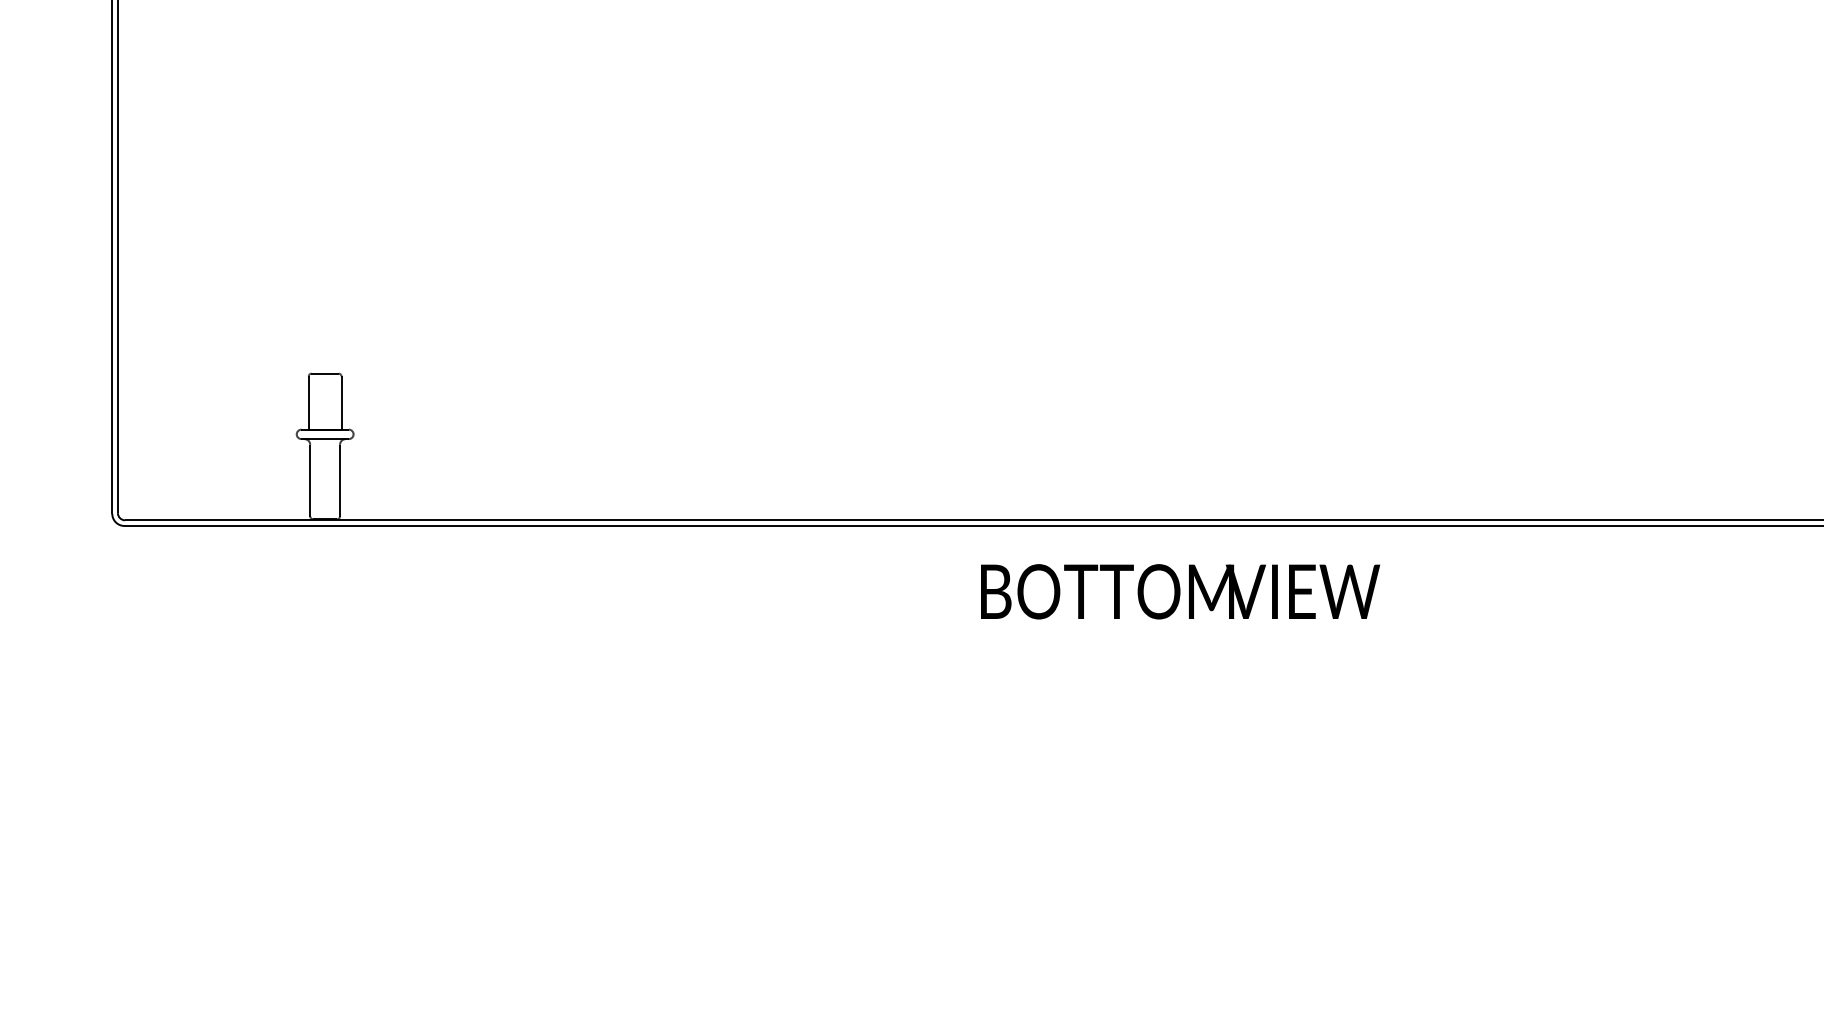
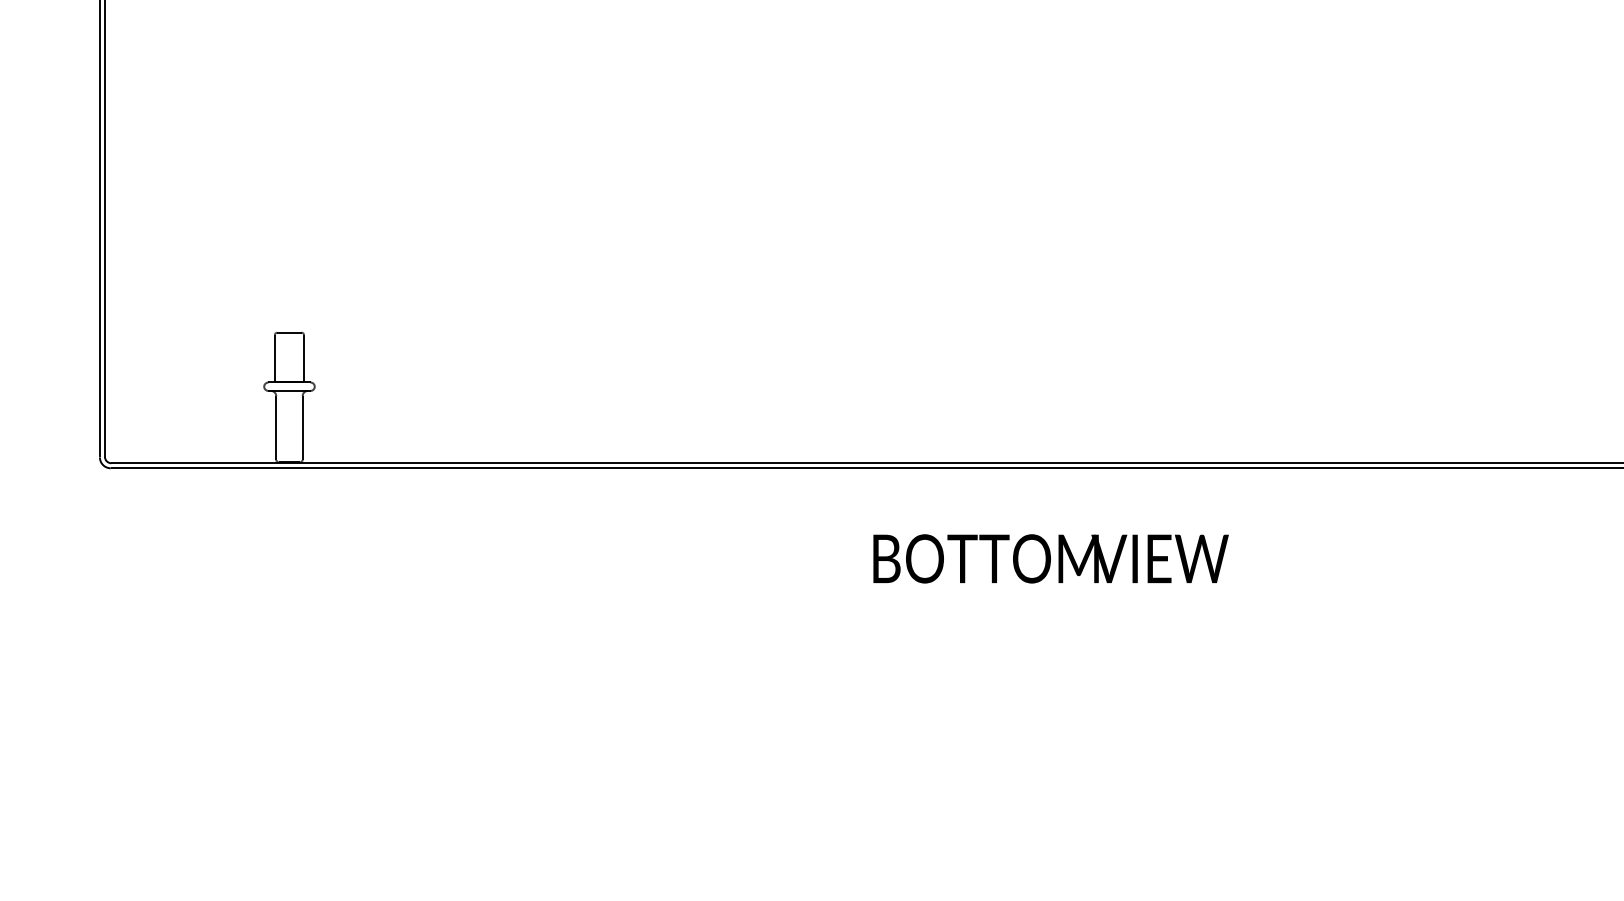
text: (1179, 591) -> (1050, 558), moved

